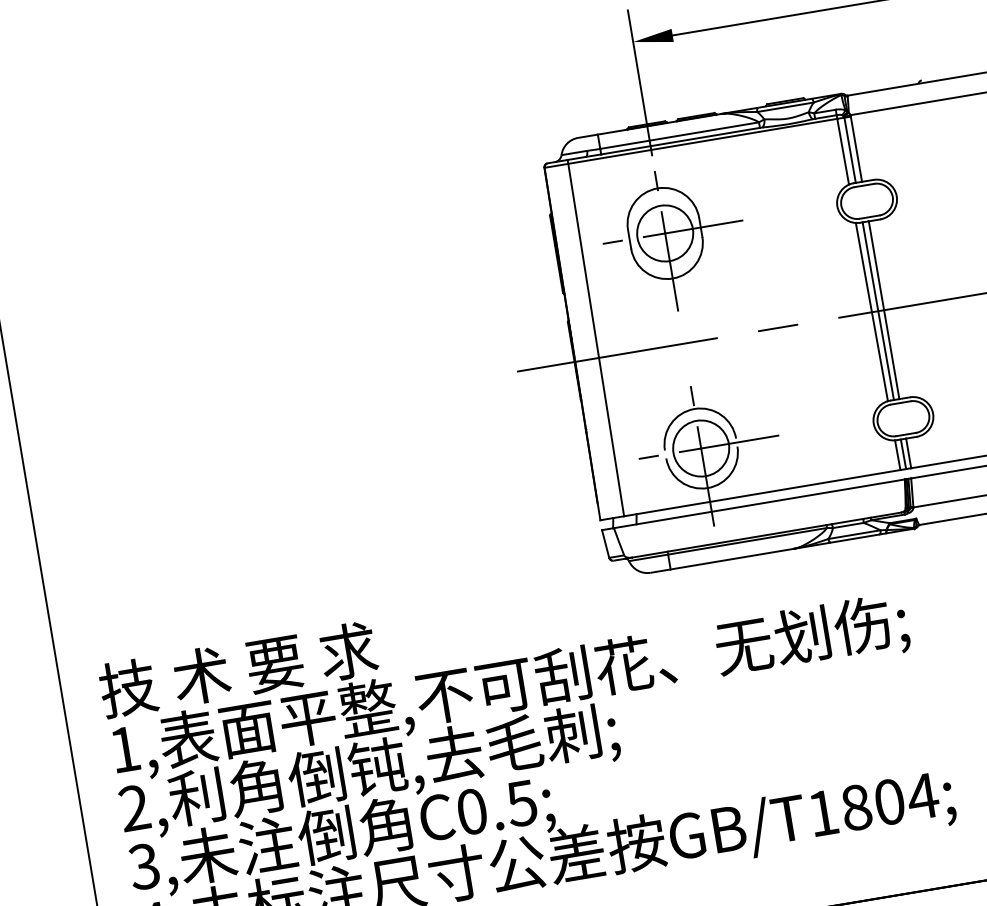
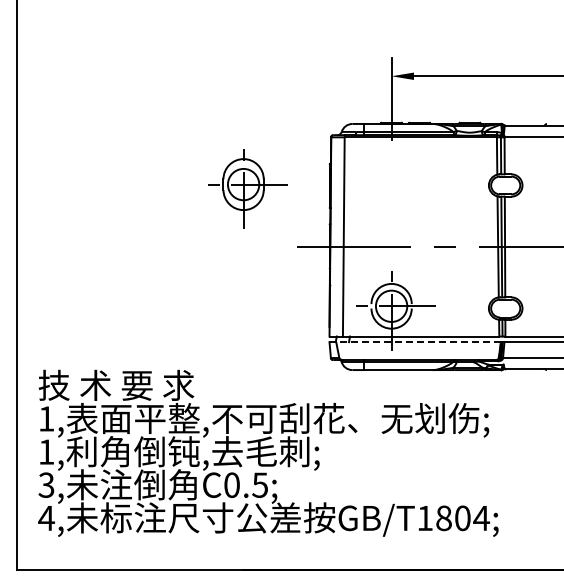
part: (673, 239) -> (247, 188), moved
line: (759, 504) -> (418, 342), solid -> dashed
text: (134, 807) -> (46, 451), 2, -> 1,

